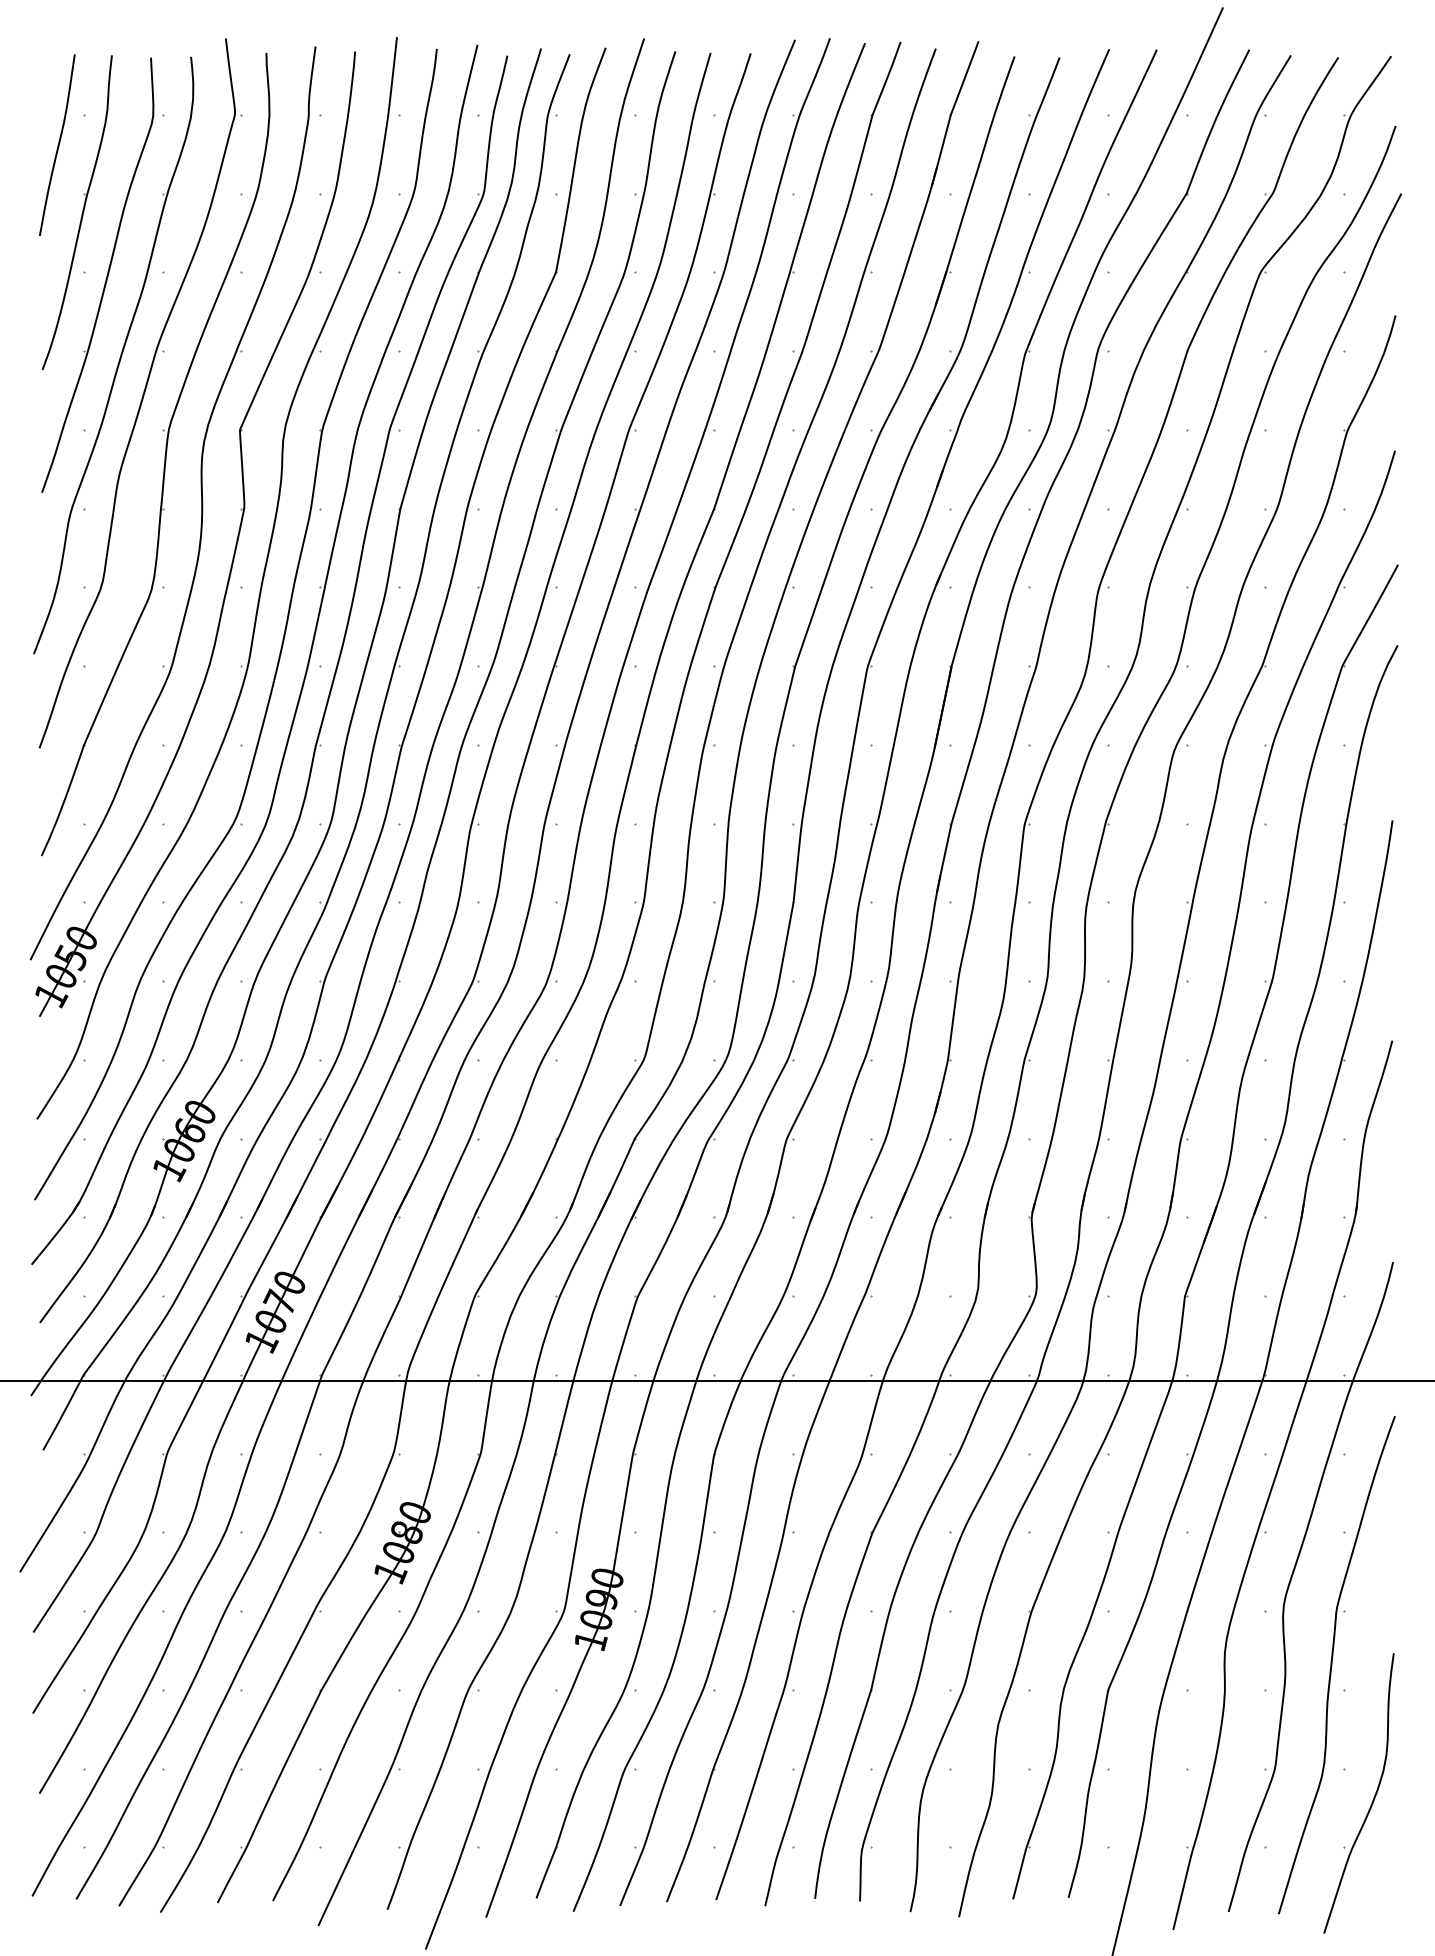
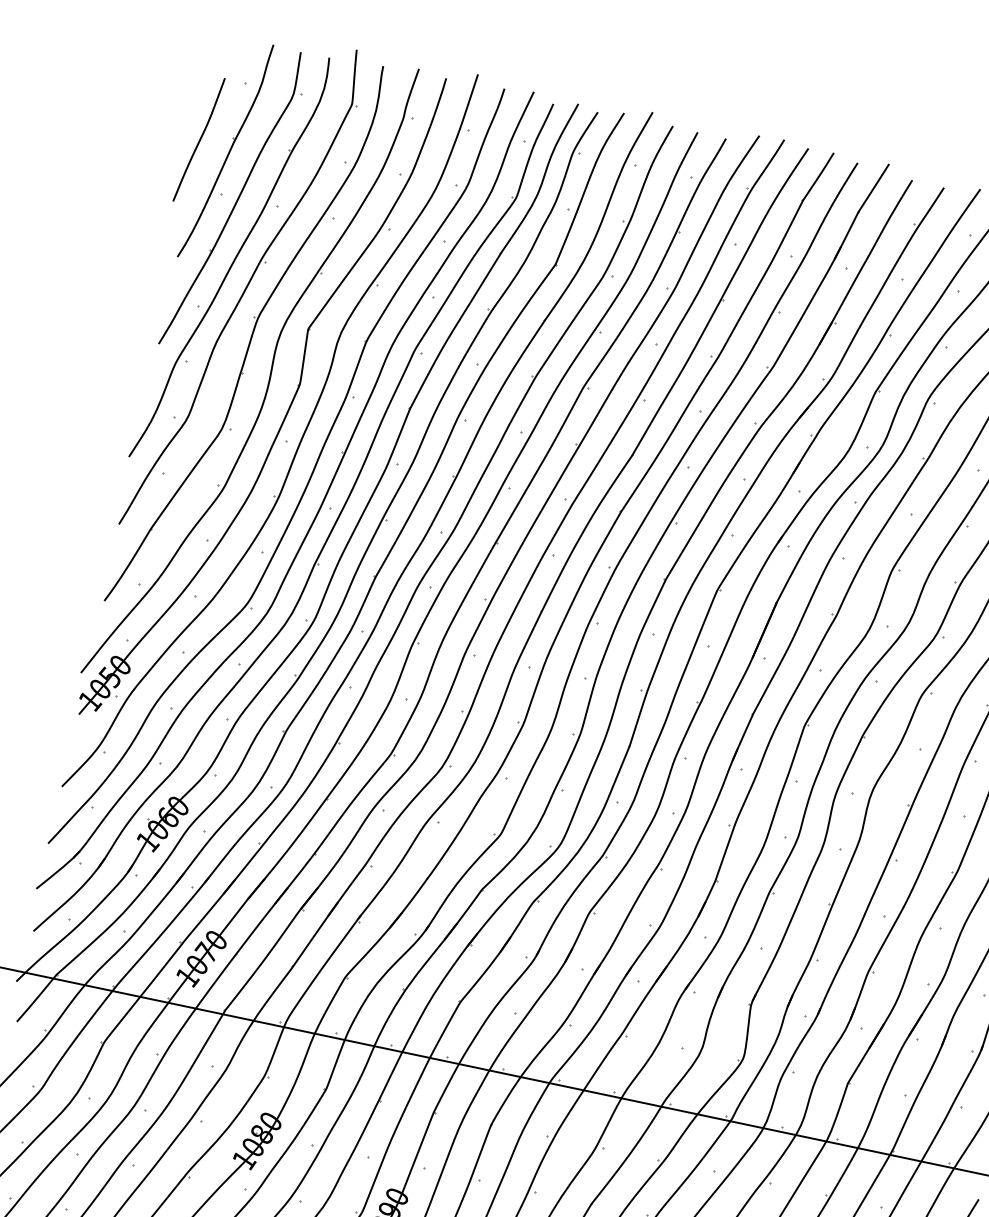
curve: (58, 144) -> (200, 139), moved

